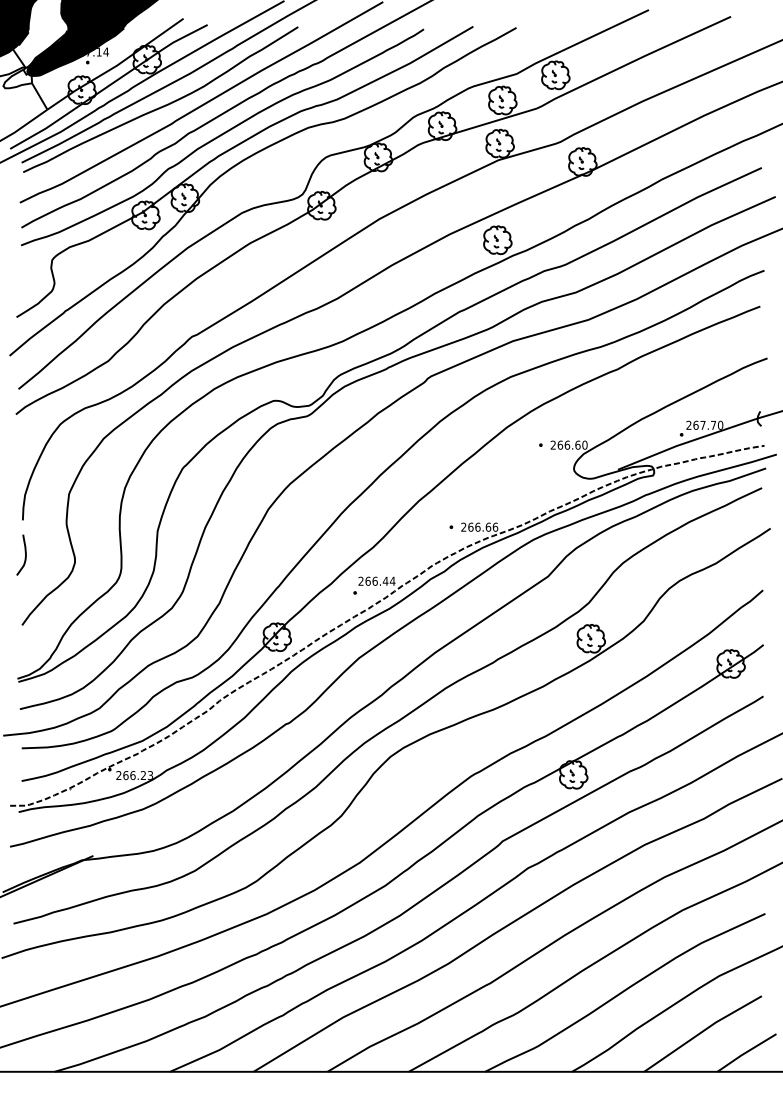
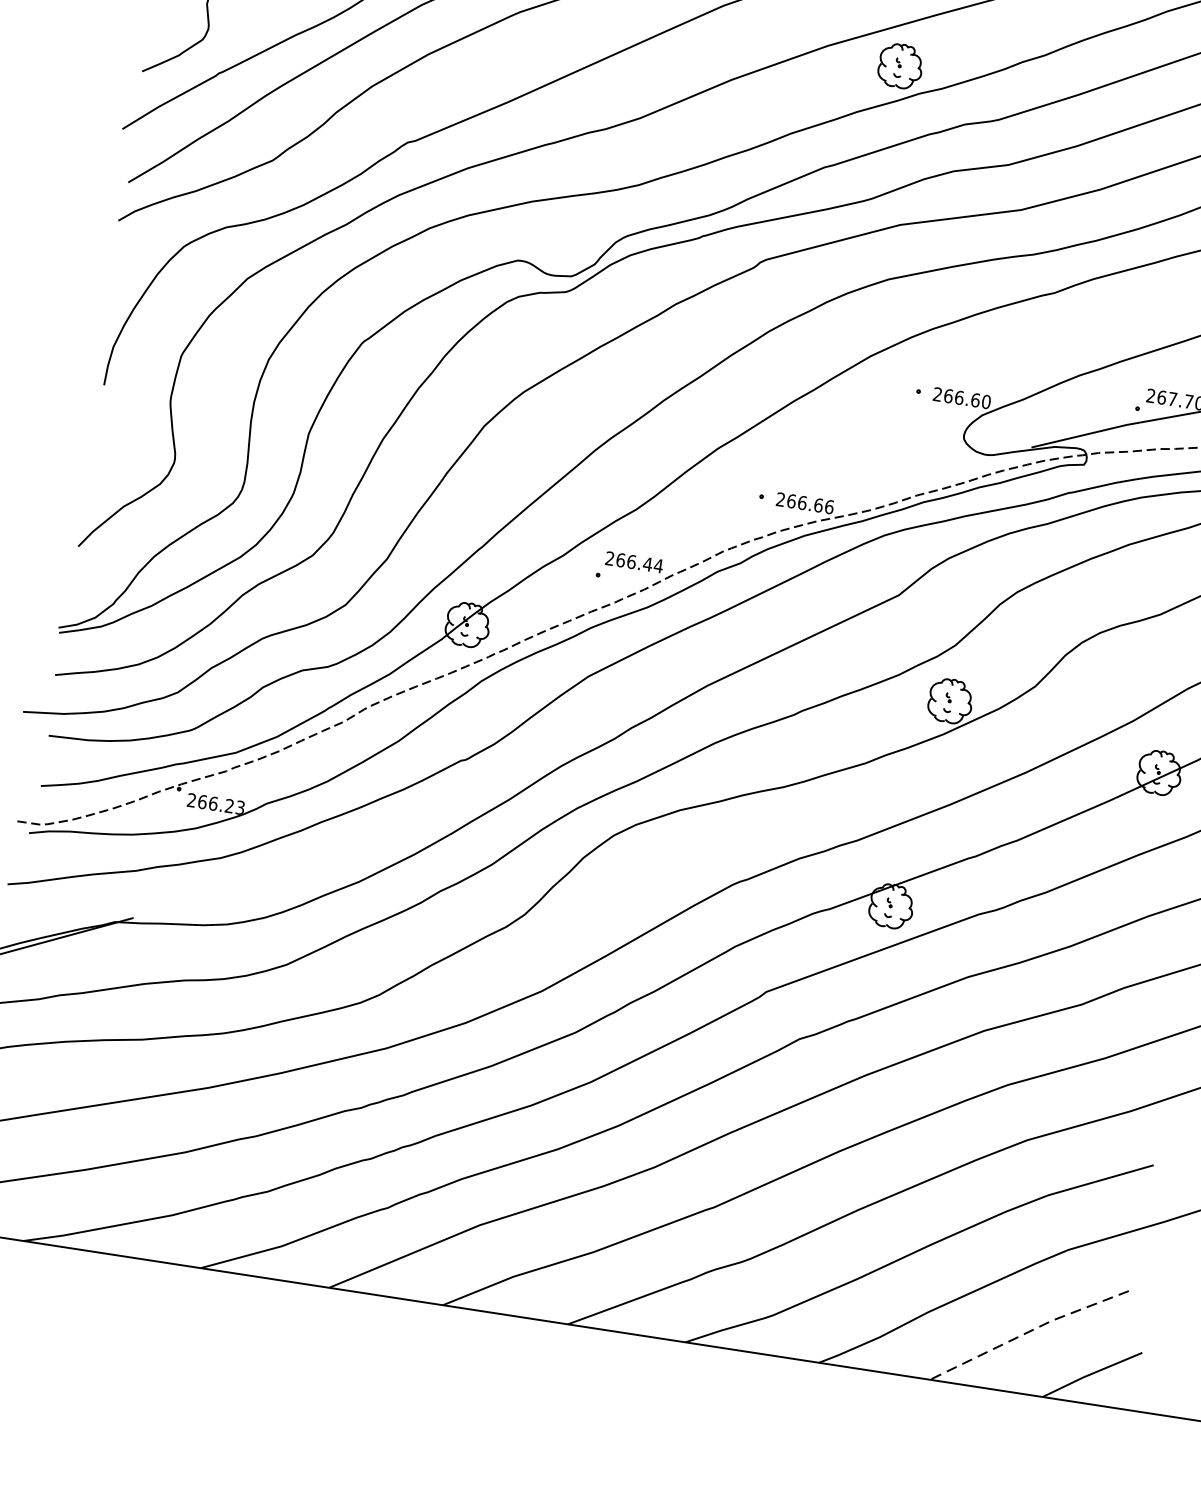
curve: (25, 554) -> (100, 438), removed
line: (702, 1031) -> (1029, 1331), solid -> dashed

